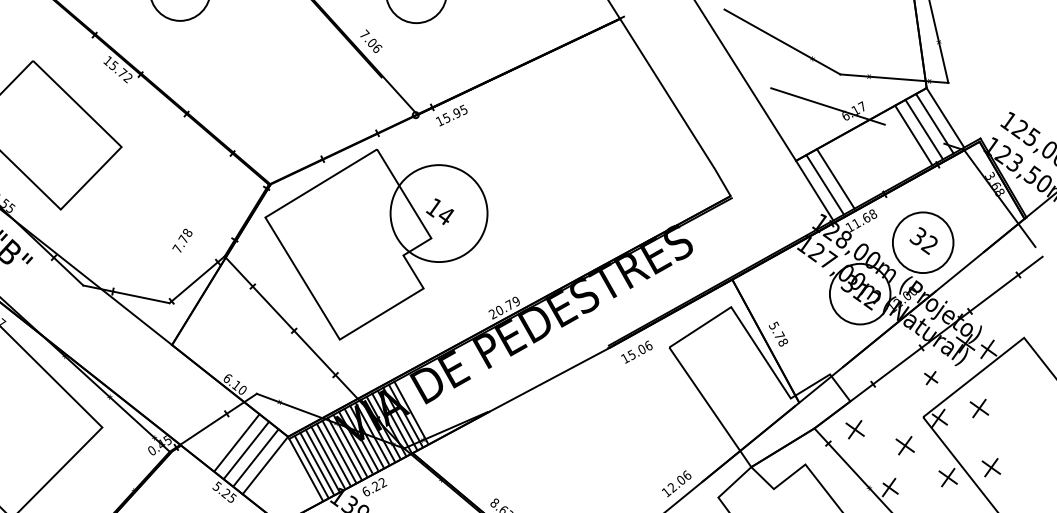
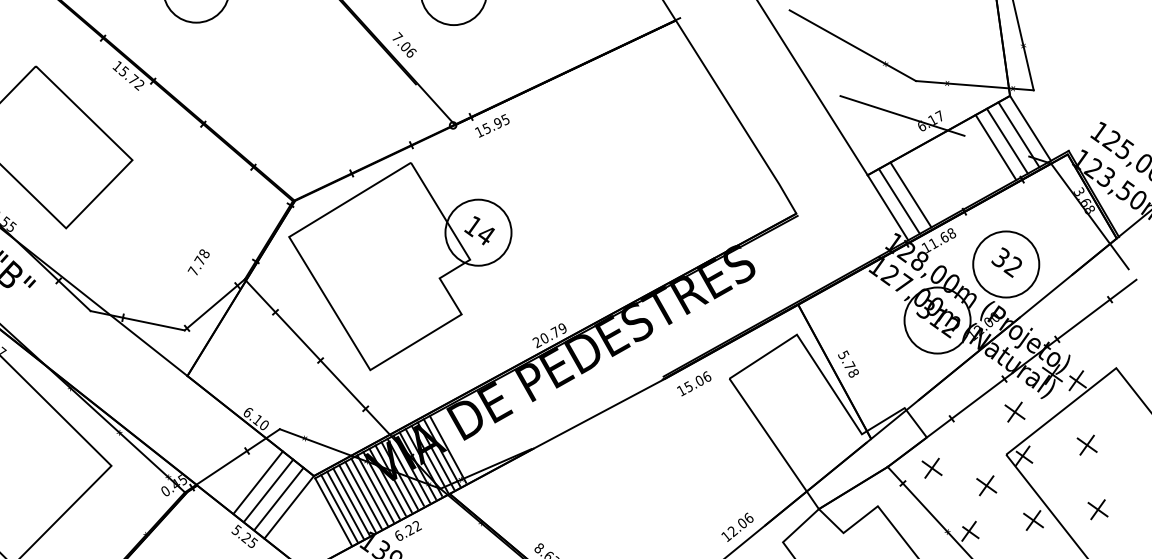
circle: (438, 213) -> (477, 232), size x0.62
part: (930, 377) -> (1014, 411), size x1.43
part: (979, 408) -> (1087, 445), moved
part: (991, 467) -> (1098, 509), moved

